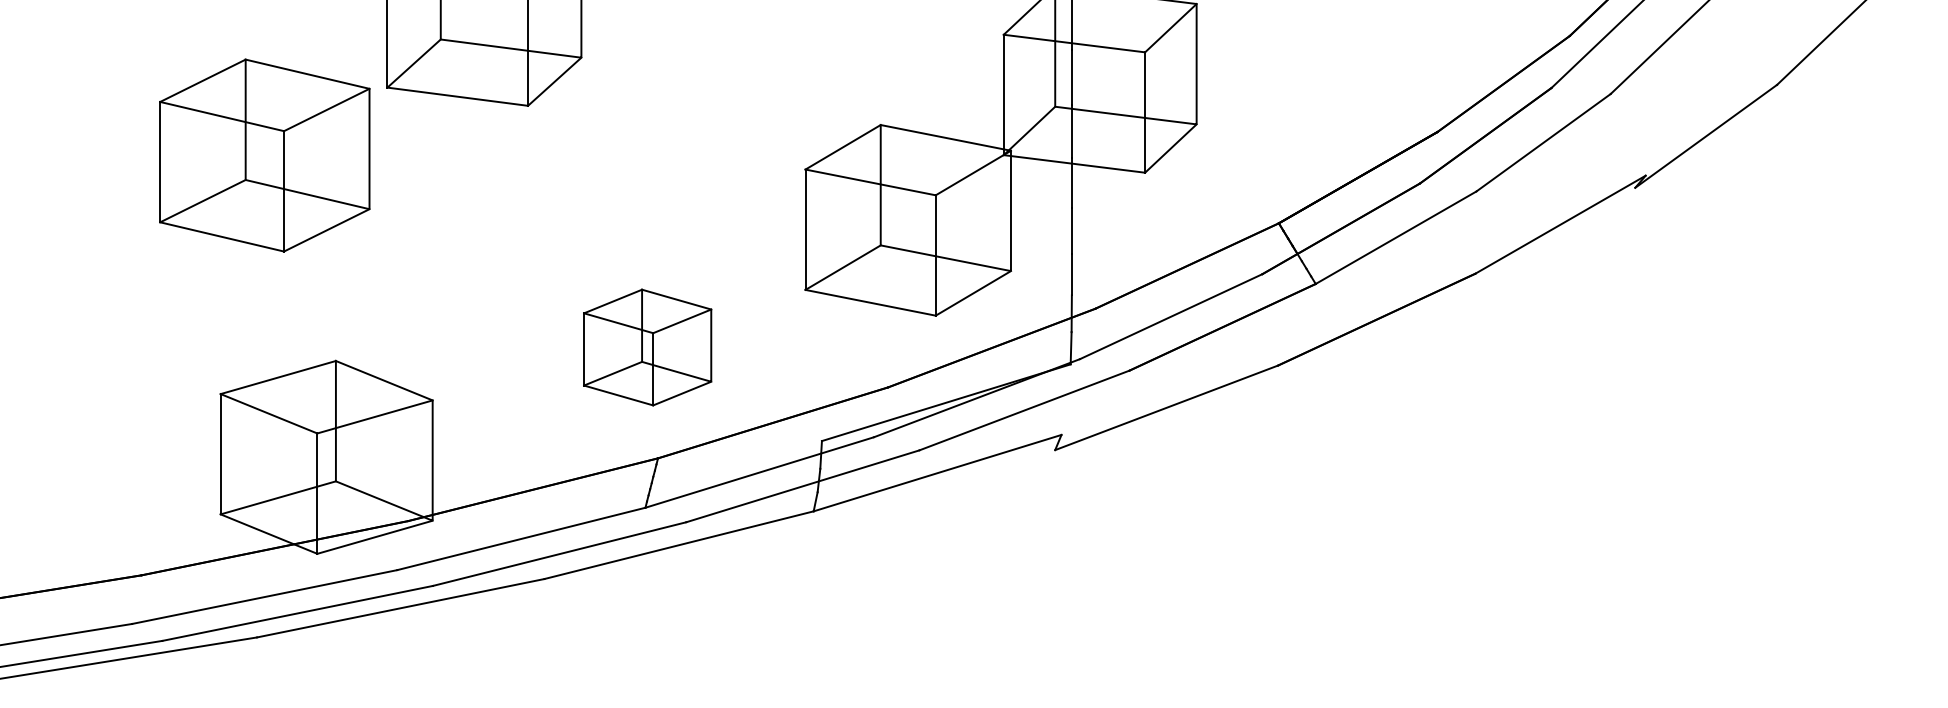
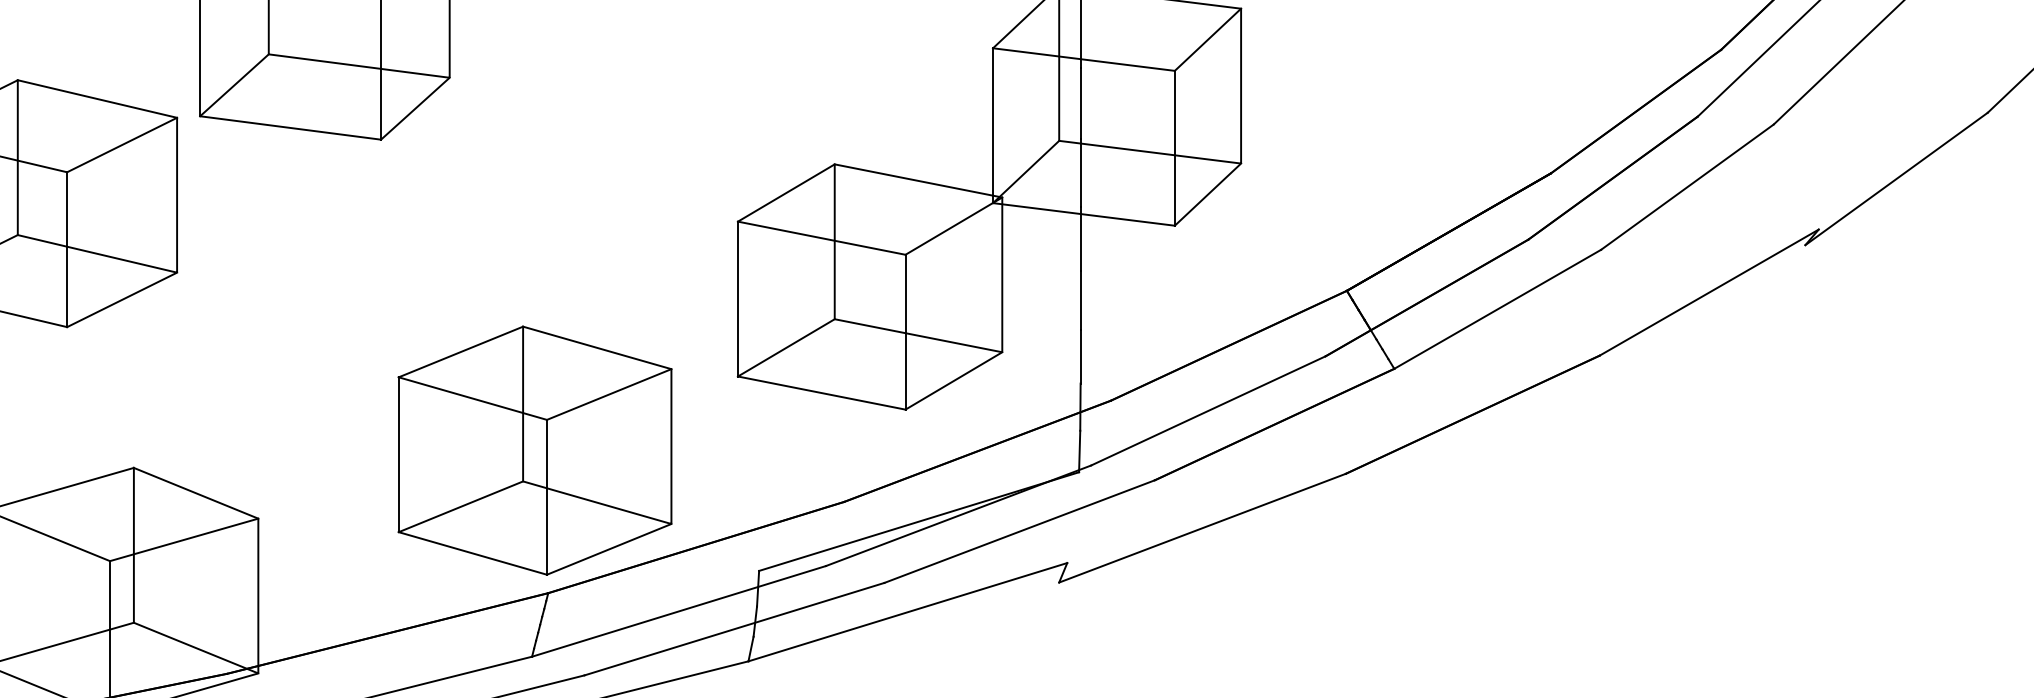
part: (647, 347) -> (534, 450), size x1.67

